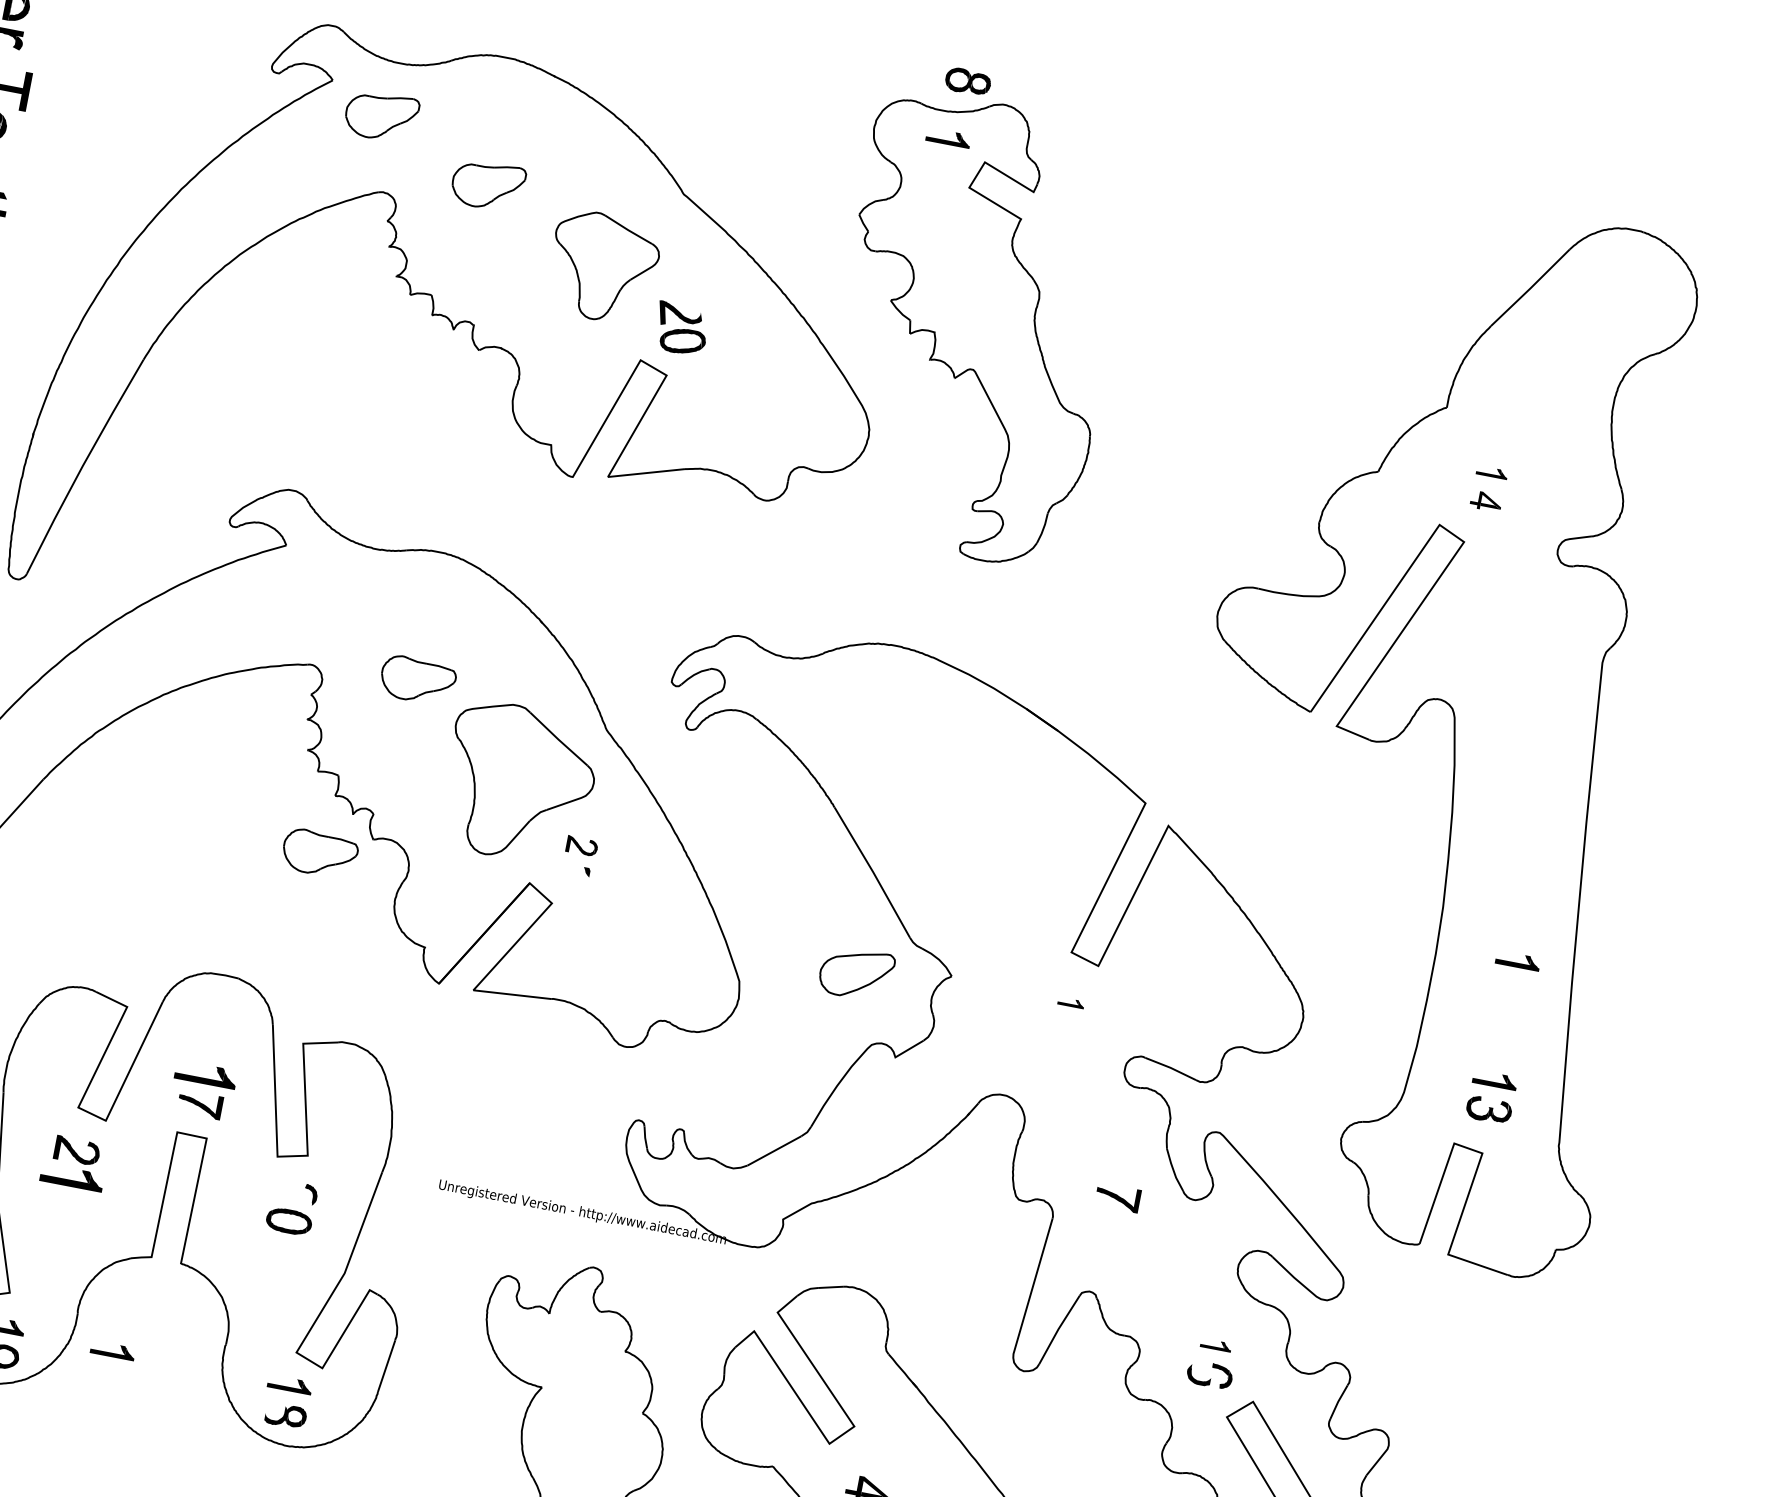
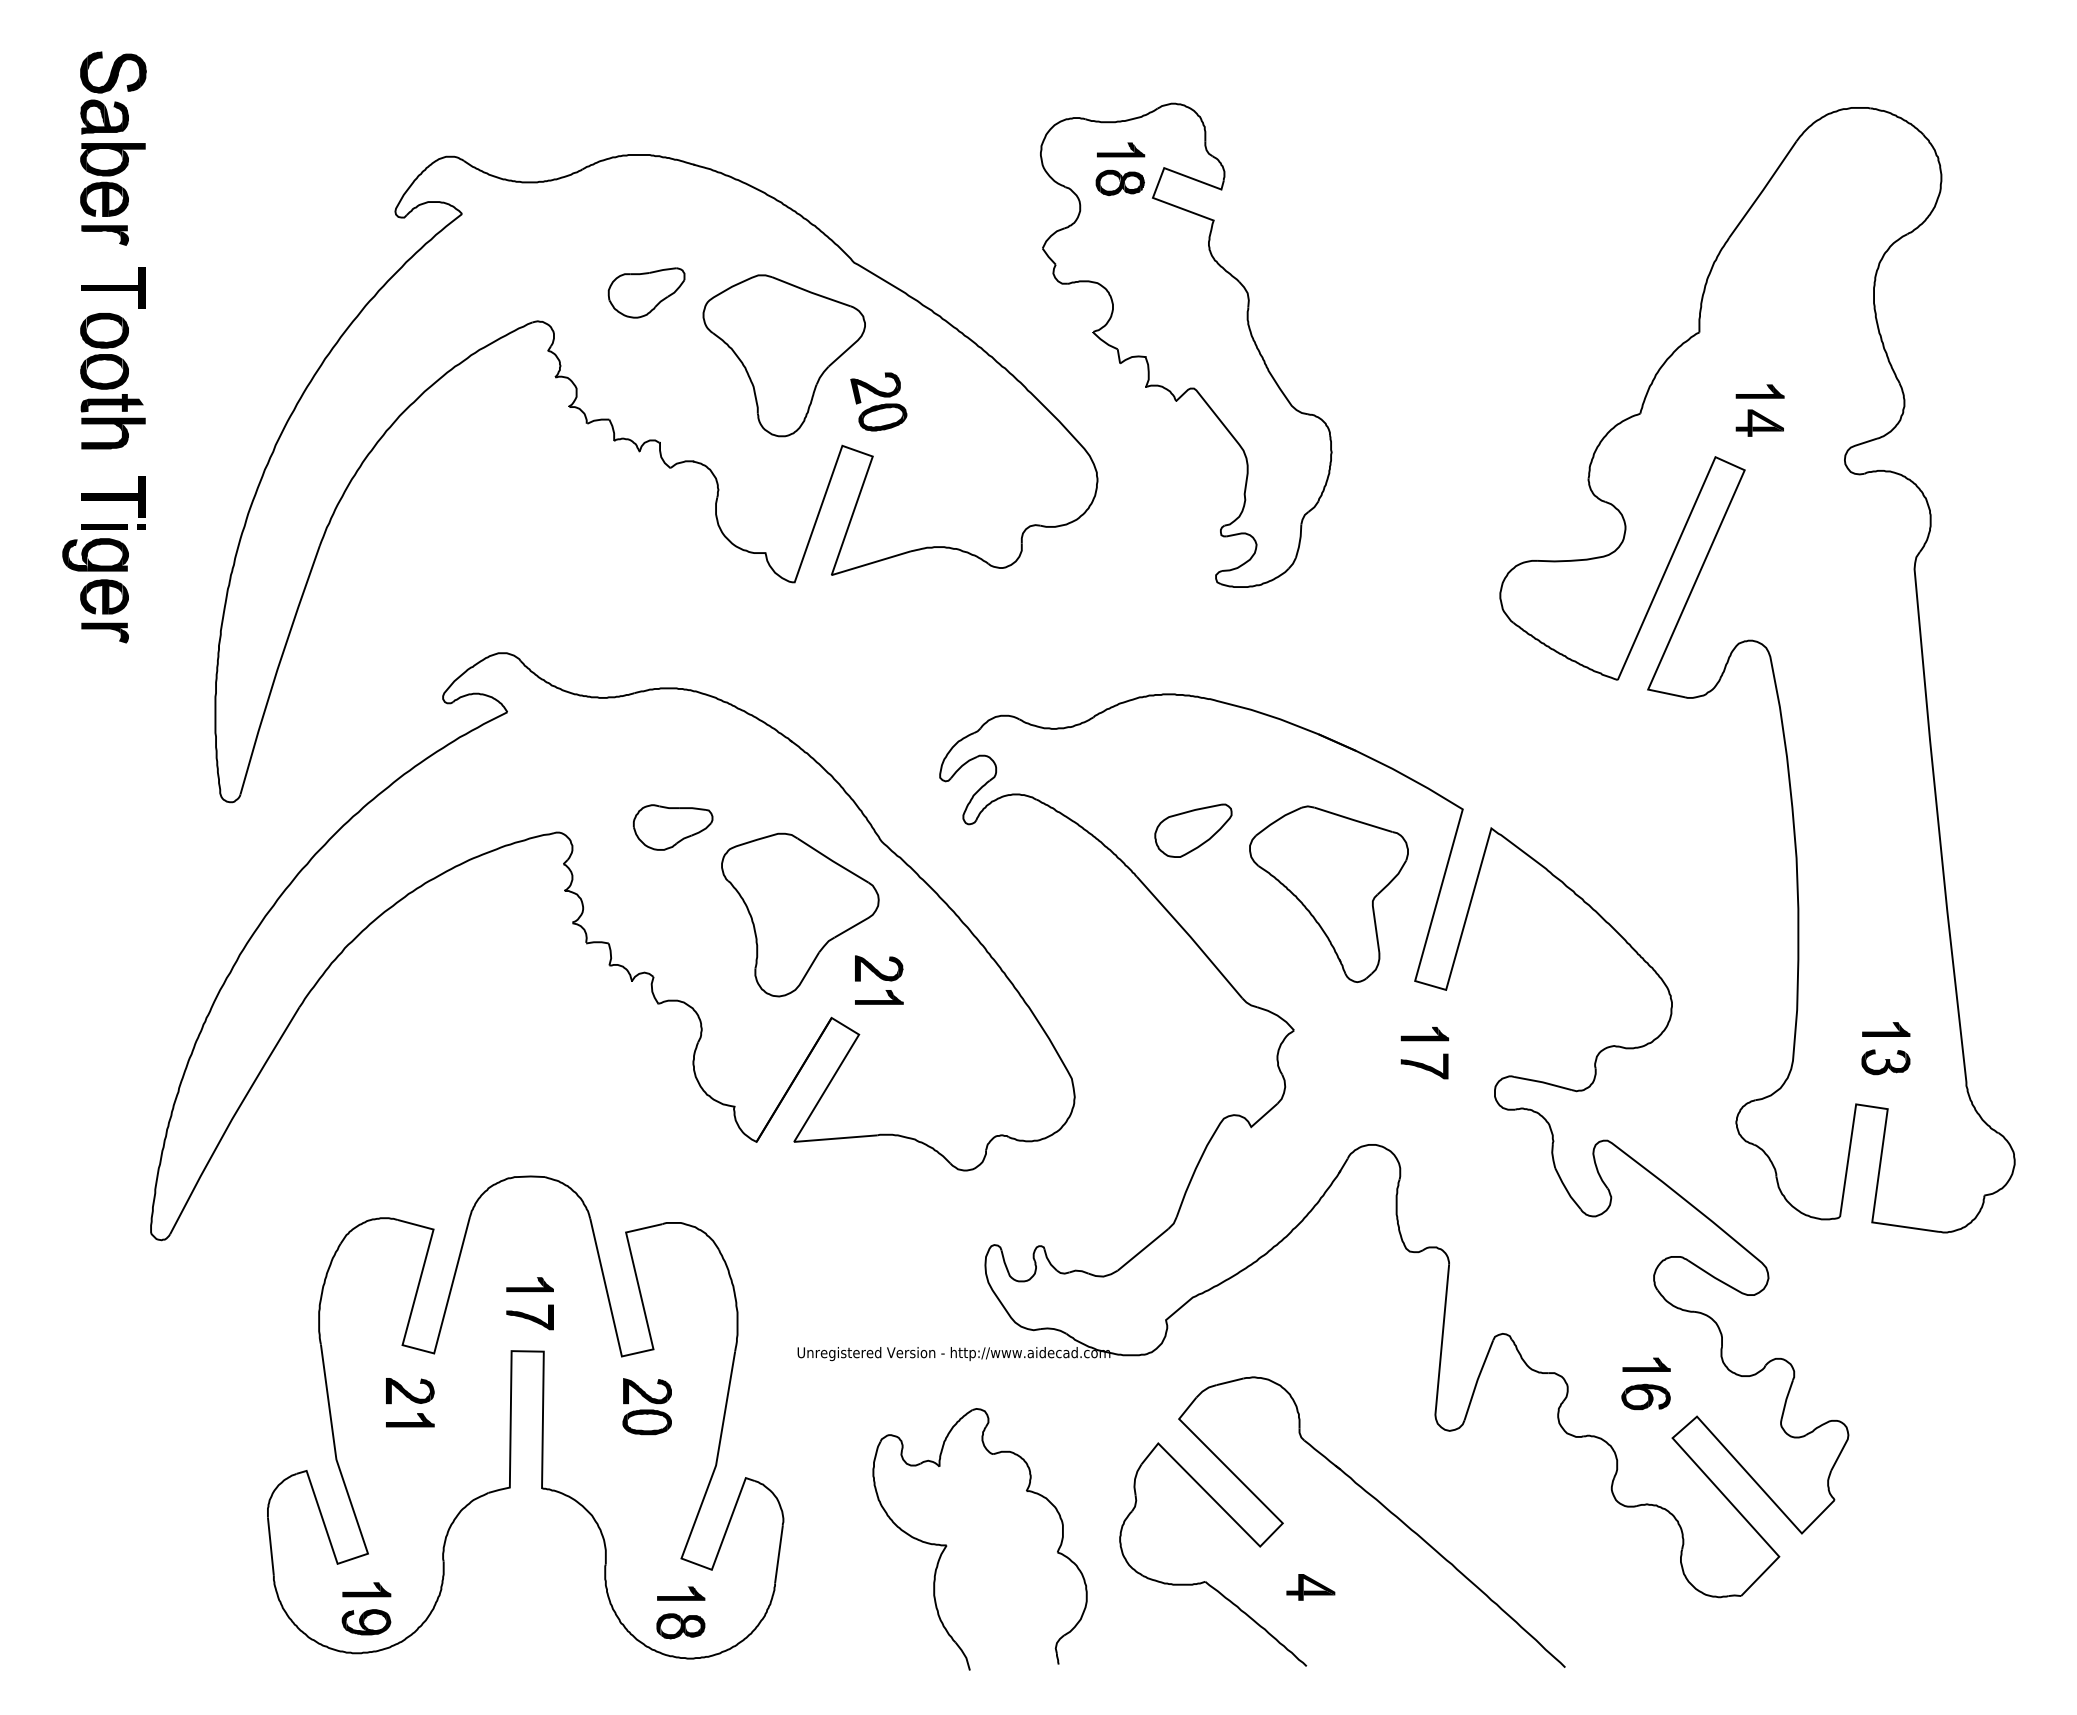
part: (967, 81) -> (1119, 182), moved
part: (381, 115) -> (520, 241), removed
part: (602, 267) -> (783, 355), size x1.43
fill: (697, 311) -> (892, 382), added
part: (1491, 472) -> (1759, 391), size x1.43
part: (1486, 500) -> (1759, 422), size x1.43
part: (582, 846) -> (879, 968), size x1.43
part: (319, 853) -> (604, 1029), removed
part: (1007, 857) -> (1328, 894), added
fill: (576, 873) -> (878, 998), added
part: (1518, 960) -> (1886, 899), removed
part: (856, 973) -> (1193, 830), moved
part: (1070, 1003) -> (1424, 1034), size x1.67
part: (205, 1074) -> (529, 1284), size x0.71
part: (72, 1178) -> (410, 1420), size x0.71
fill: (293, 1192) -> (645, 1390), added
part: (1117, 1197) -> (1424, 1066), moved
part: (1216, 1345) -> (1646, 1364), size x1.43
part: (113, 1350) -> (488, 1593), removed
fill: (1204, 1372) -> (1639, 1395), added
fill: (272, 1410) -> (668, 1624), added

